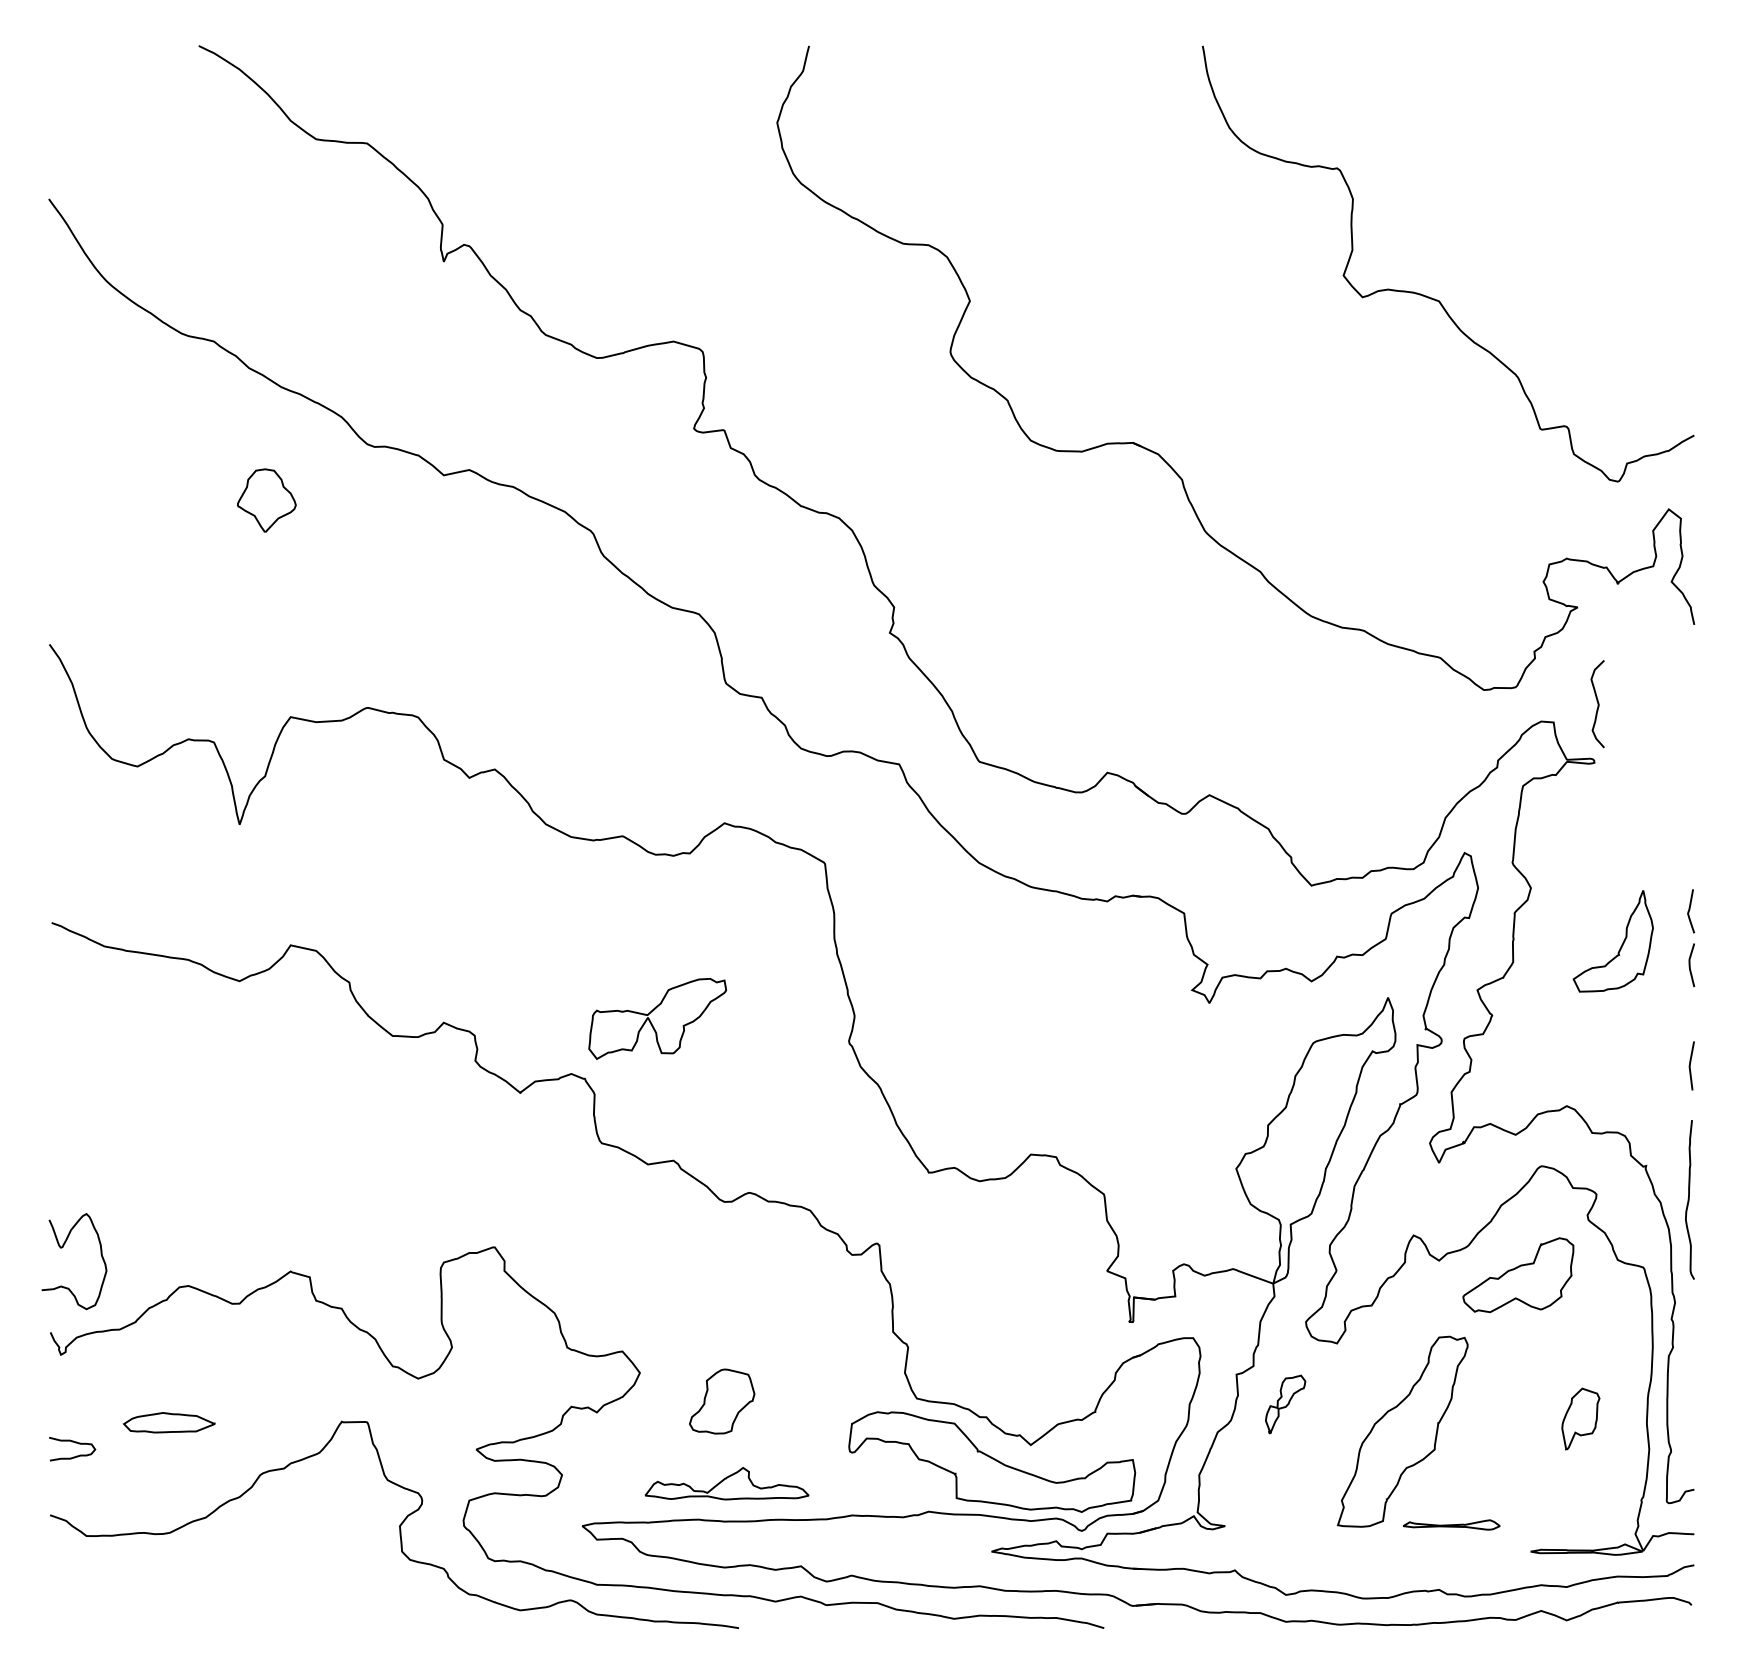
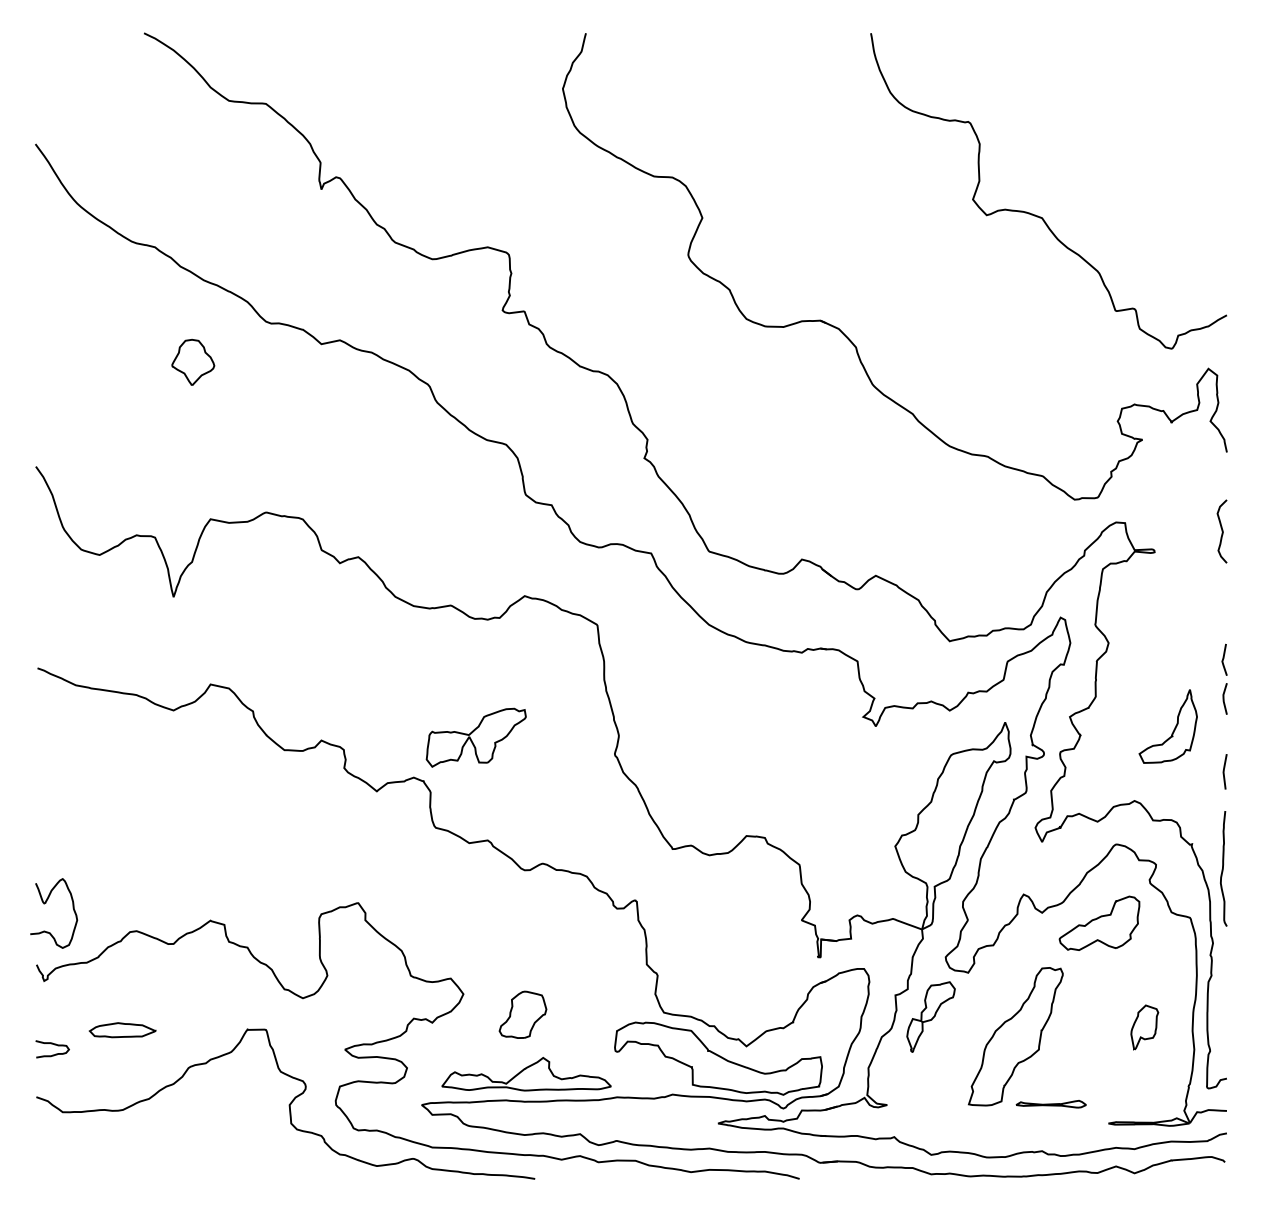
curve: (1597, 704) -> (1222, 531), moved
part: (1620, 946) -> (1173, 730), moved
part: (1285, 1404) -> (930, 1016), size x1.67
part: (726, 1483) -> (526, 1074), size x1.43

